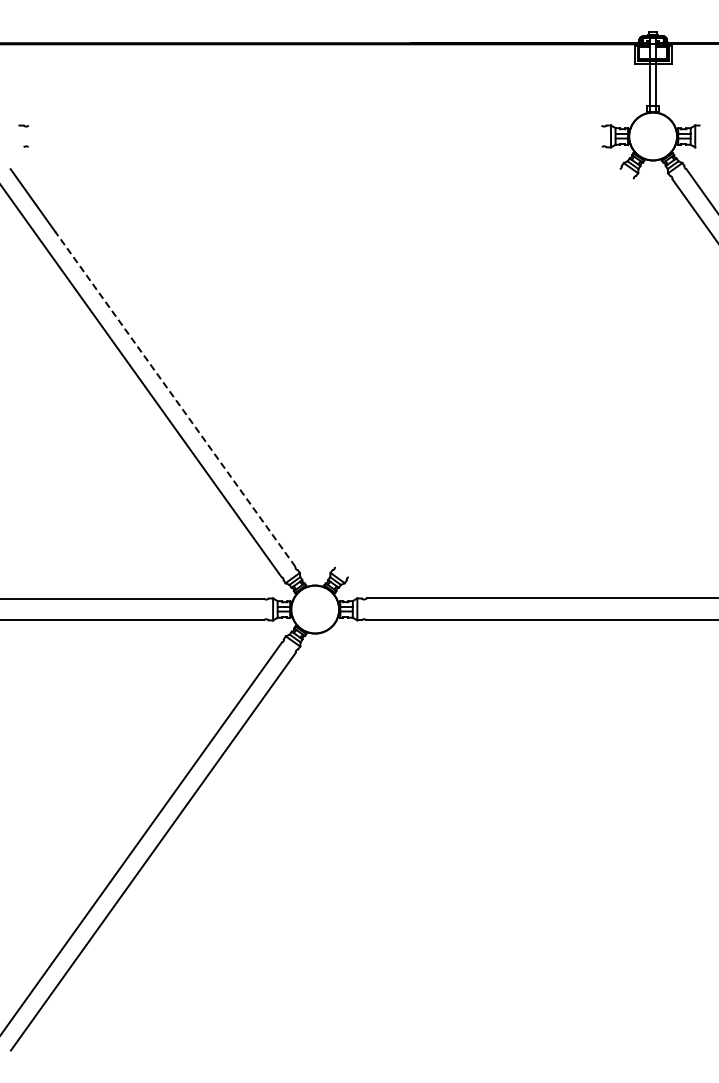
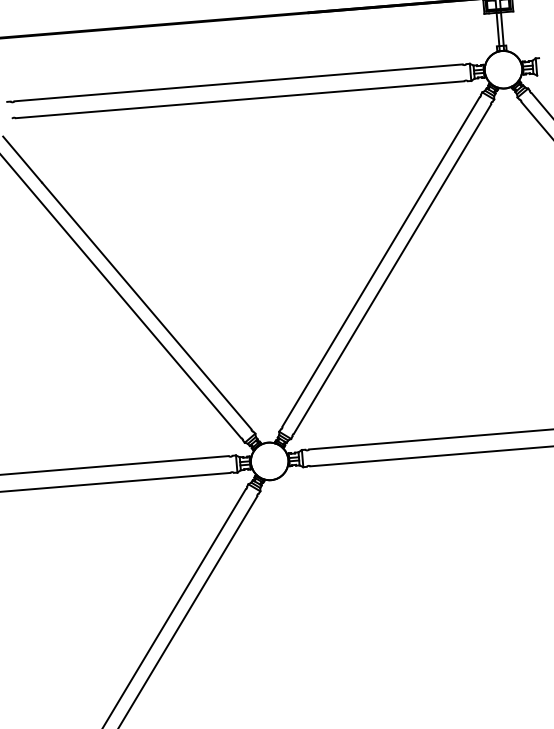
line: (314, 125) -> (237, 82), added
line: (314, 147) -> (239, 100), added
line: (476, 367) -> (380, 261), added
line: (490, 378) -> (391, 269), added
line: (175, 398) -> (146, 305), dashed -> solid

